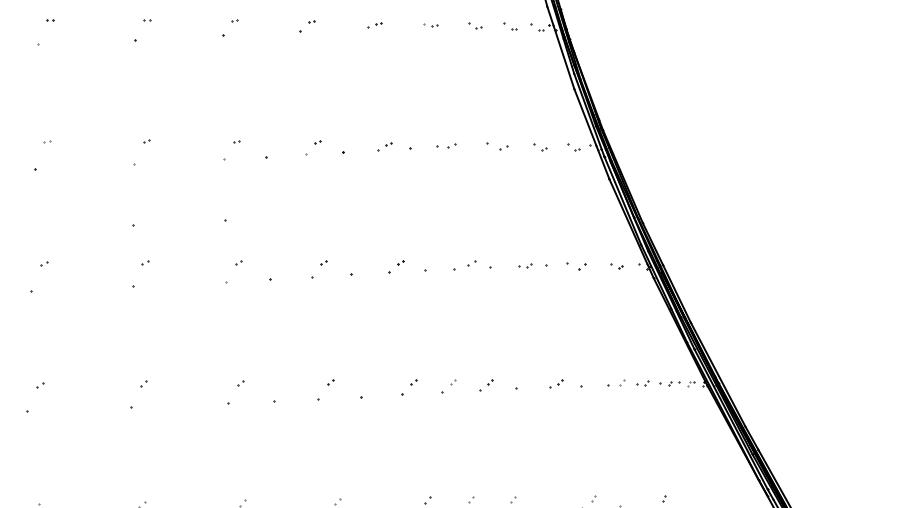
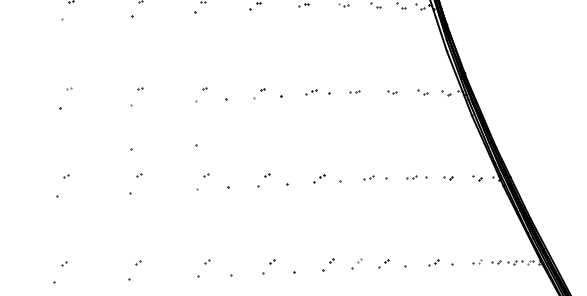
part: (446, 145) -> (355, 91), size x0.71
part: (498, 146) -> (392, 92), size x0.62
part: (465, 265) -> (368, 177), size x0.62
part: (576, 266) -> (448, 178), size x0.62
part: (616, 383) -> (477, 262), size x0.71

